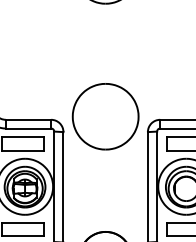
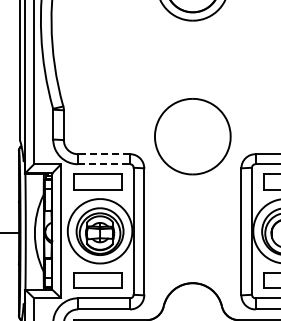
part: (105, 116) -> (192, 136), moved
line: (28, 120) -> (103, 154), solid -> dashed
line: (28, 128) -> (104, 164), solid -> dashed

